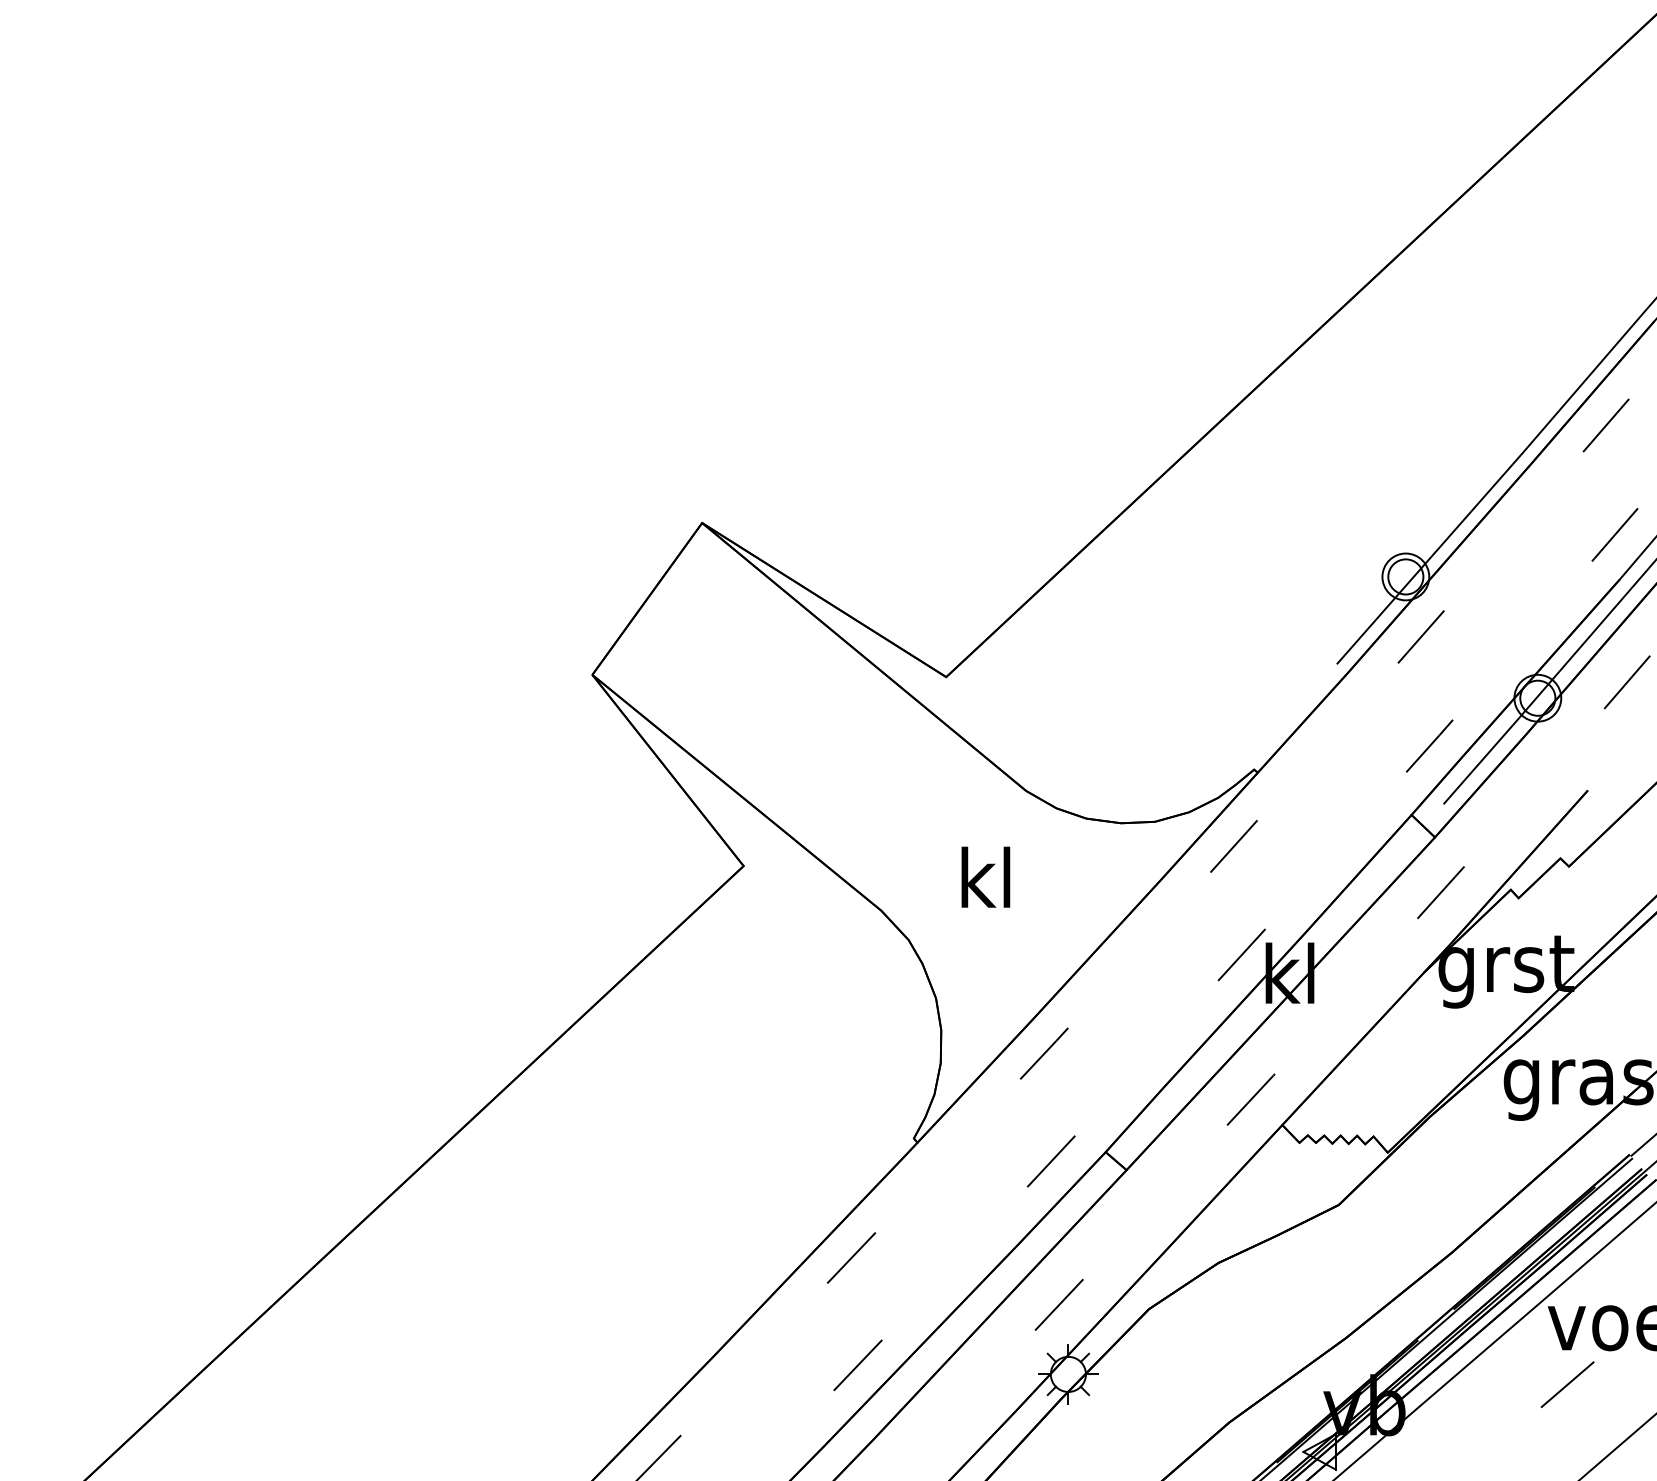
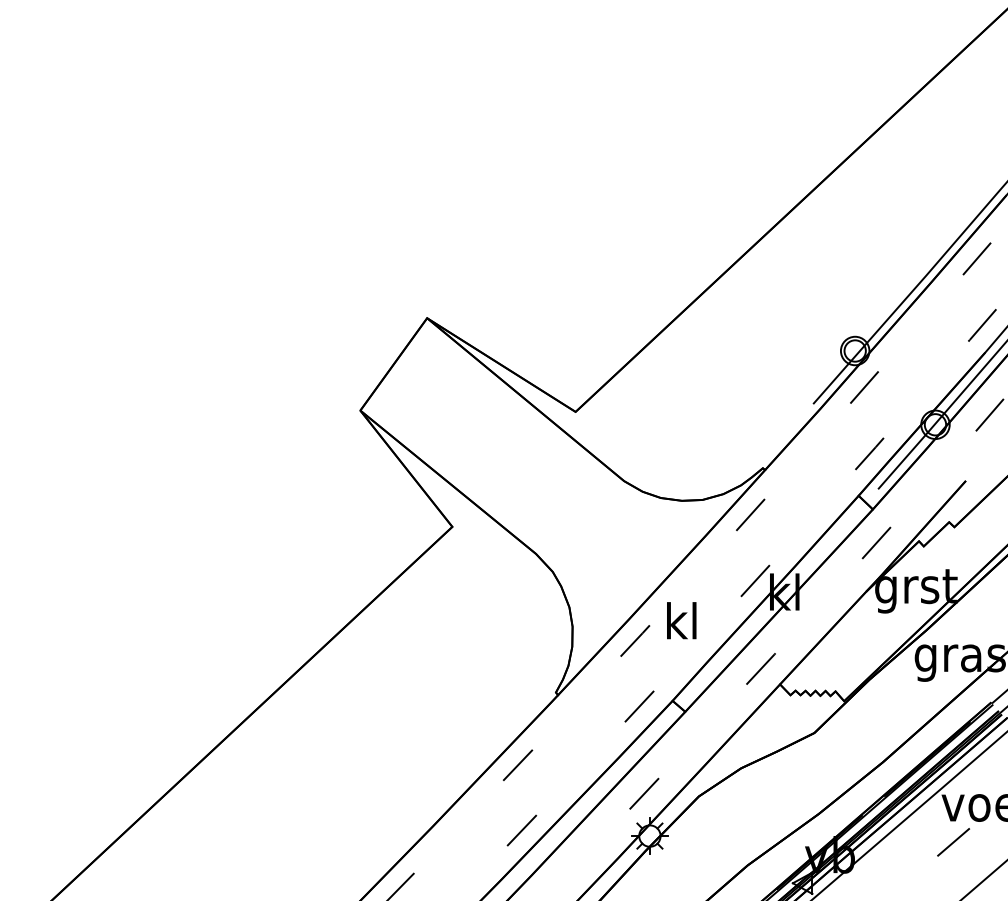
text: (985, 876) -> (681, 620), moved

